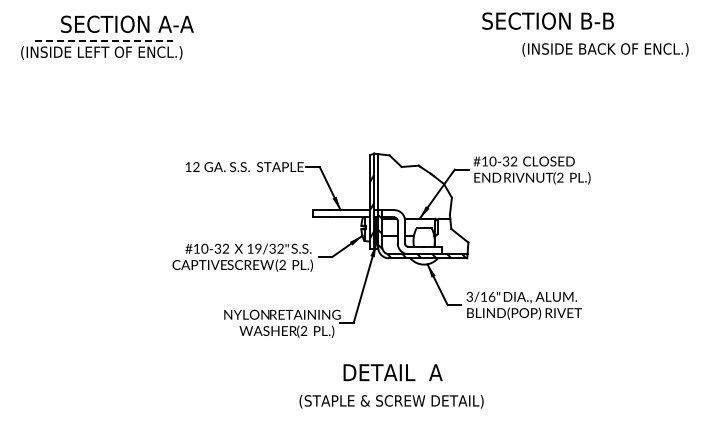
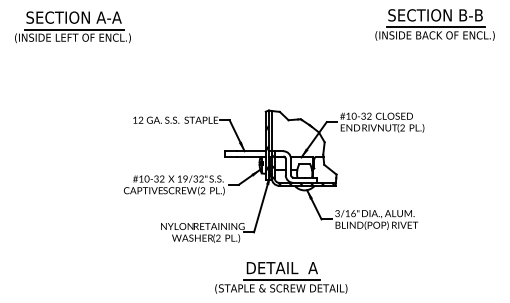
text: (547, 20) -> (435, 14), moved
text: (127, 23) -> (74, 17), moved
line: (606, 37) -> (435, 27), added
line: (103, 41) -> (74, 30), dashed -> solid
line: (392, 389) -> (281, 280), added

